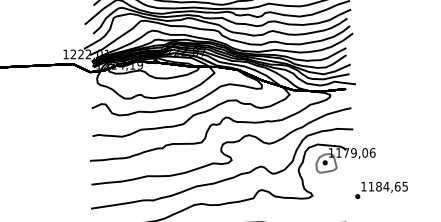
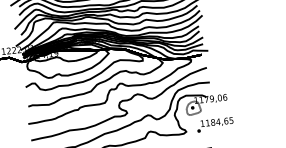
text: (381, 190) -> (215, 125), moved

